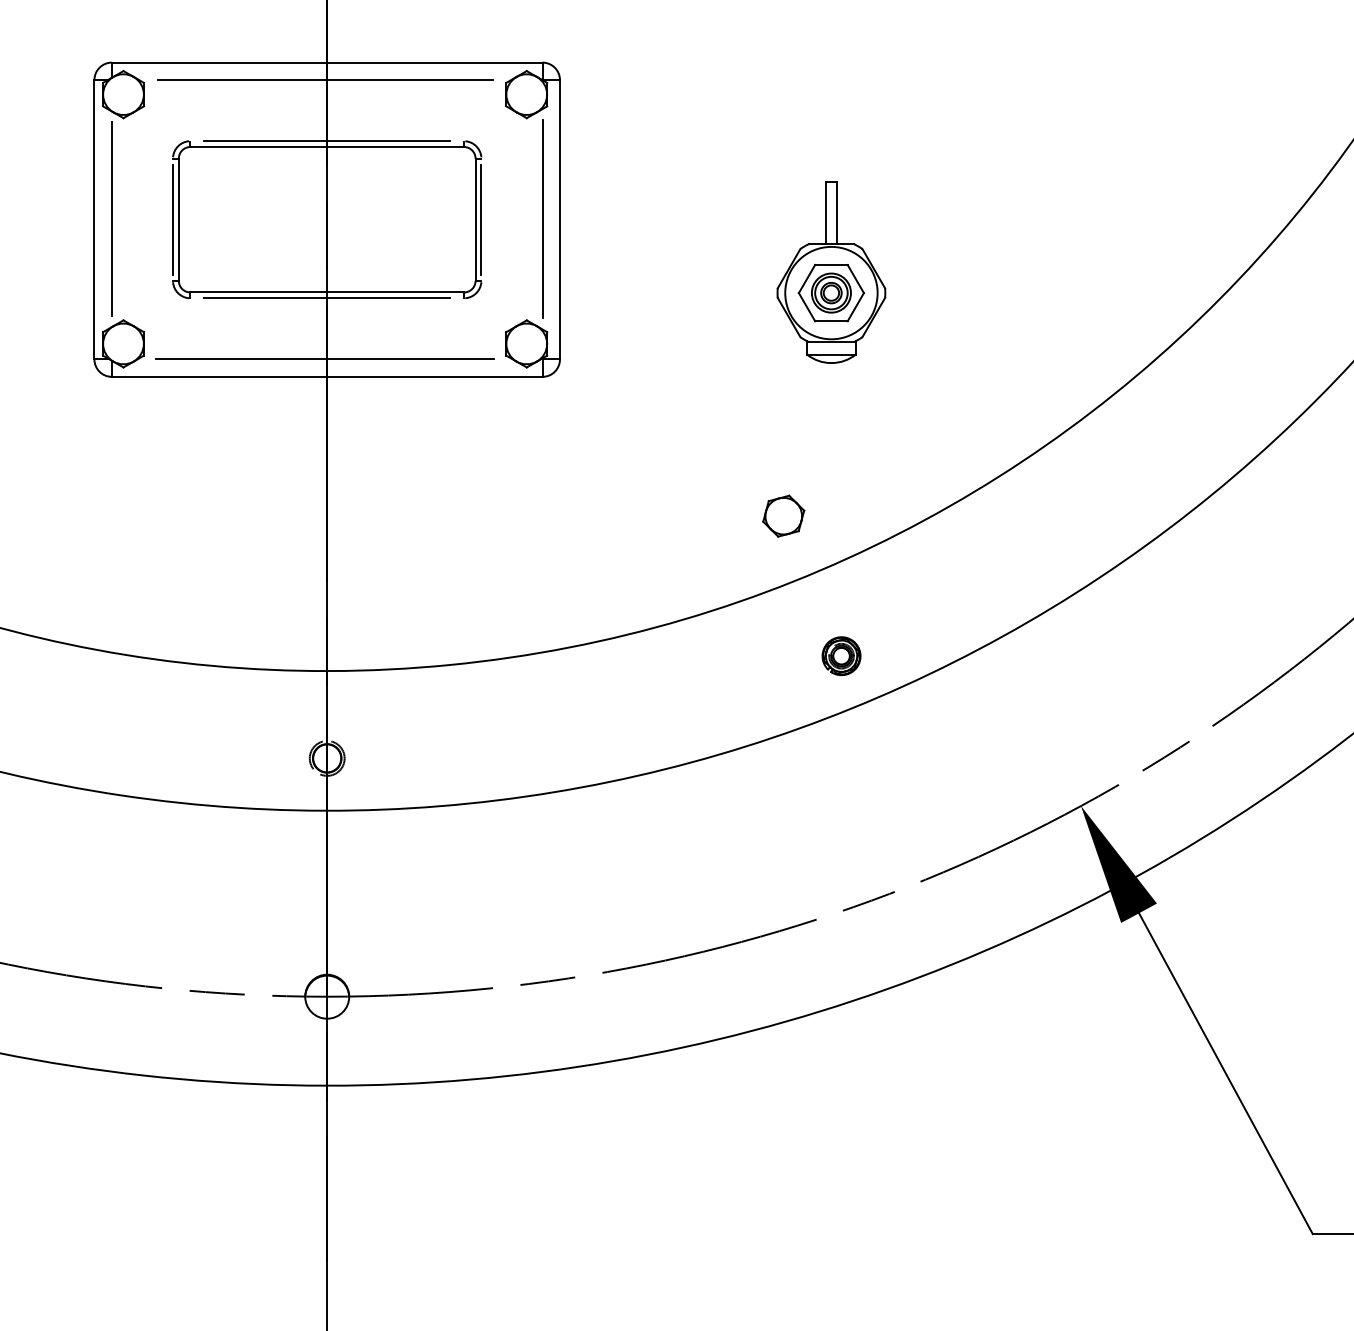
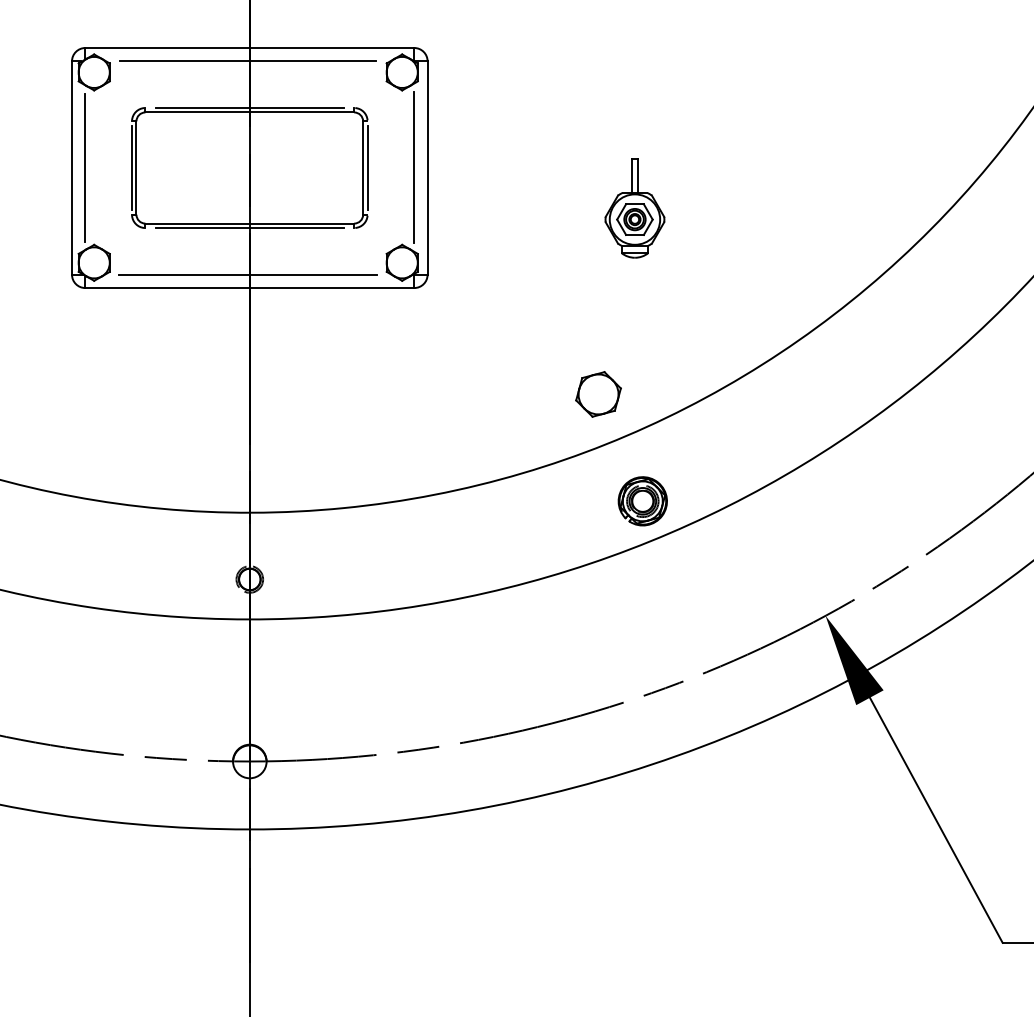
part: (830, 272) -> (634, 208), size x0.71
part: (783, 516) -> (598, 394), size x1.43
part: (841, 656) -> (642, 501), size x1.67

